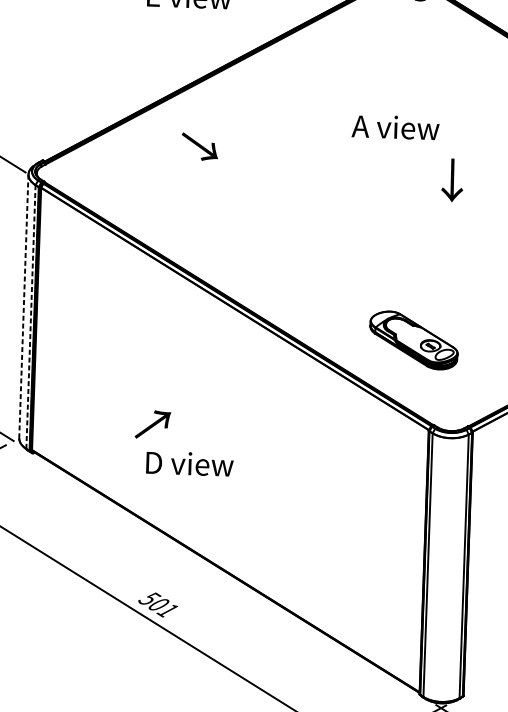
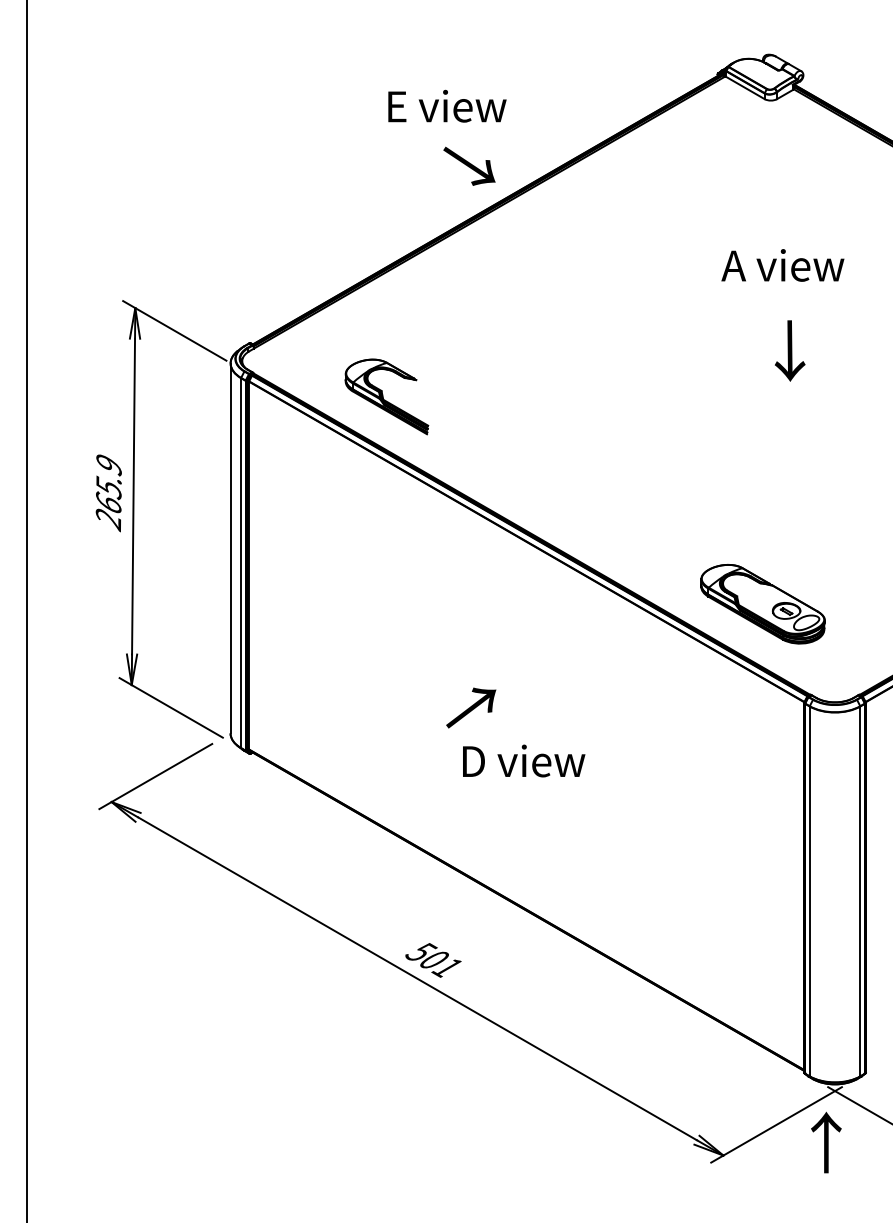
text: (395, 127) -> (782, 265), moved
text: (199, 146) -> (469, 165), moved
text: (452, 180) -> (790, 350), moved
part: (138, 201) -> (386, 396), added
line: (23, 306) -> (230, 548), dashed -> solid
line: (31, 317) -> (241, 563), dashed -> solid
part: (413, 340) -> (762, 604), moved
text: (153, 424) -> (471, 707), moved
text: (190, 463) -> (524, 760), moved

